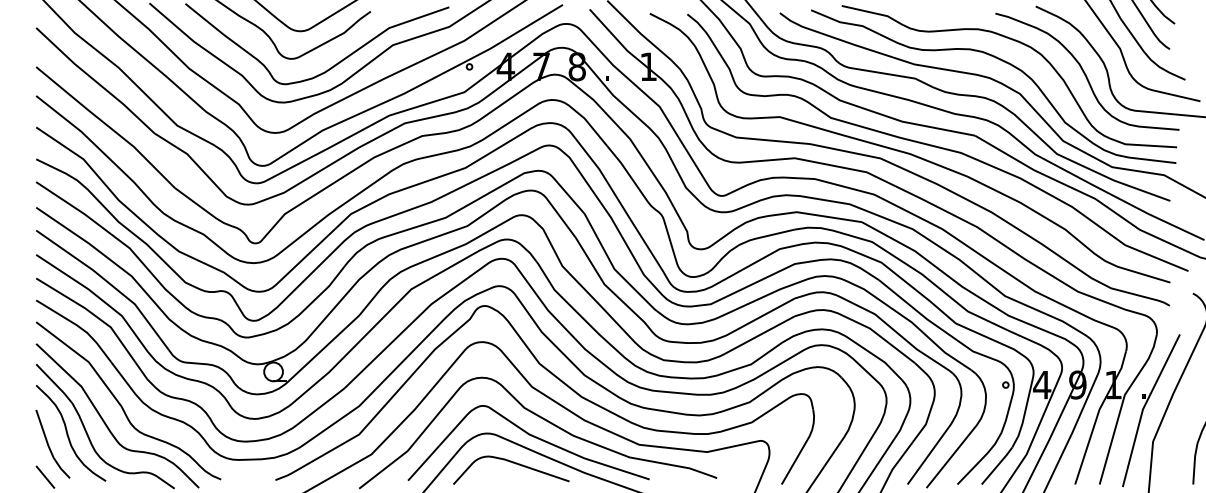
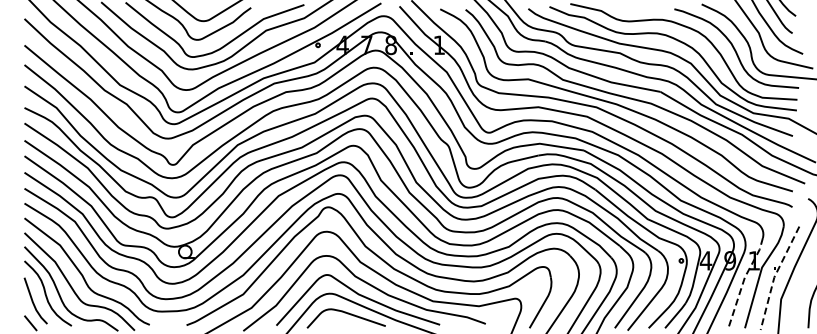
line: (1143, 409) -> (774, 277), solid -> dashed
line: (1097, 415) -> (743, 281), solid -> dashed

